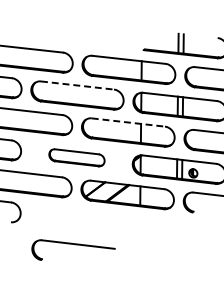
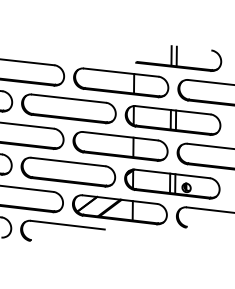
line: (78, 85) -> (69, 98), dashed -> solid
line: (129, 122) -> (121, 136), dashed -> solid
part: (77, 157) -> (68, 171), size x1.67
part: (73, 249) -> (62, 230), moved

